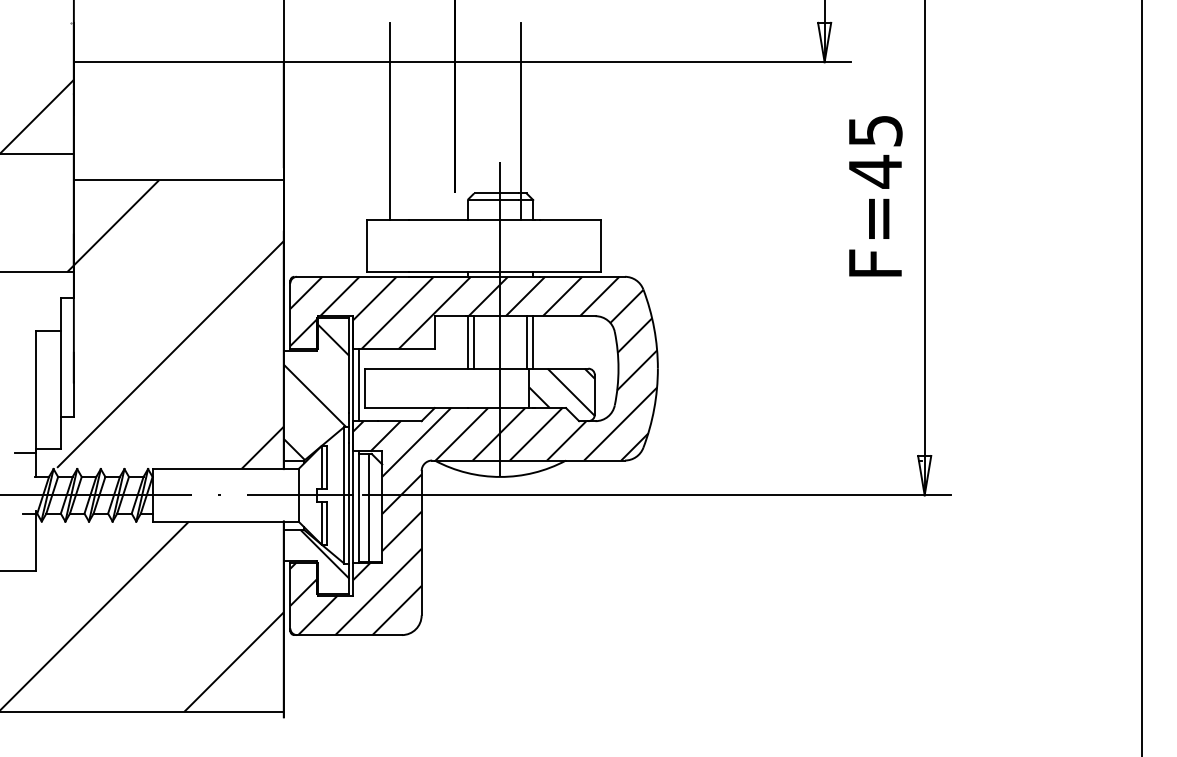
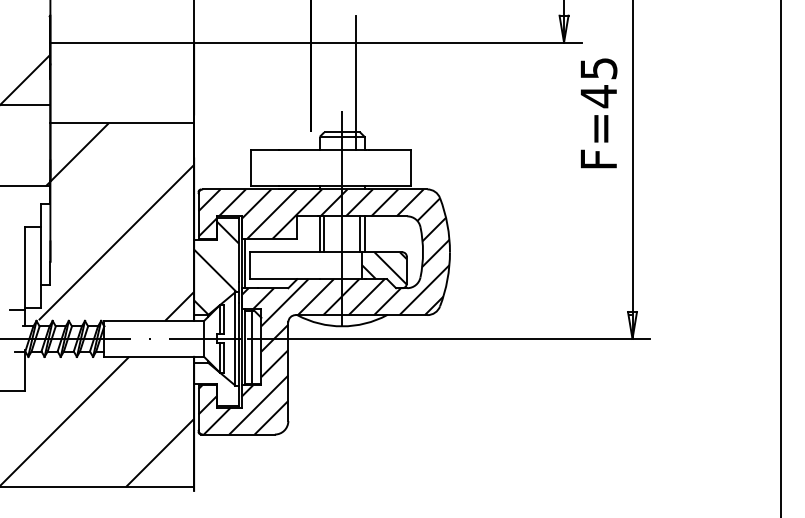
line: (389, 120) -> (266, 82), removed
text: (876, 196) -> (599, 113), moved
hatch: (323, 554) -> (221, 379), removed

